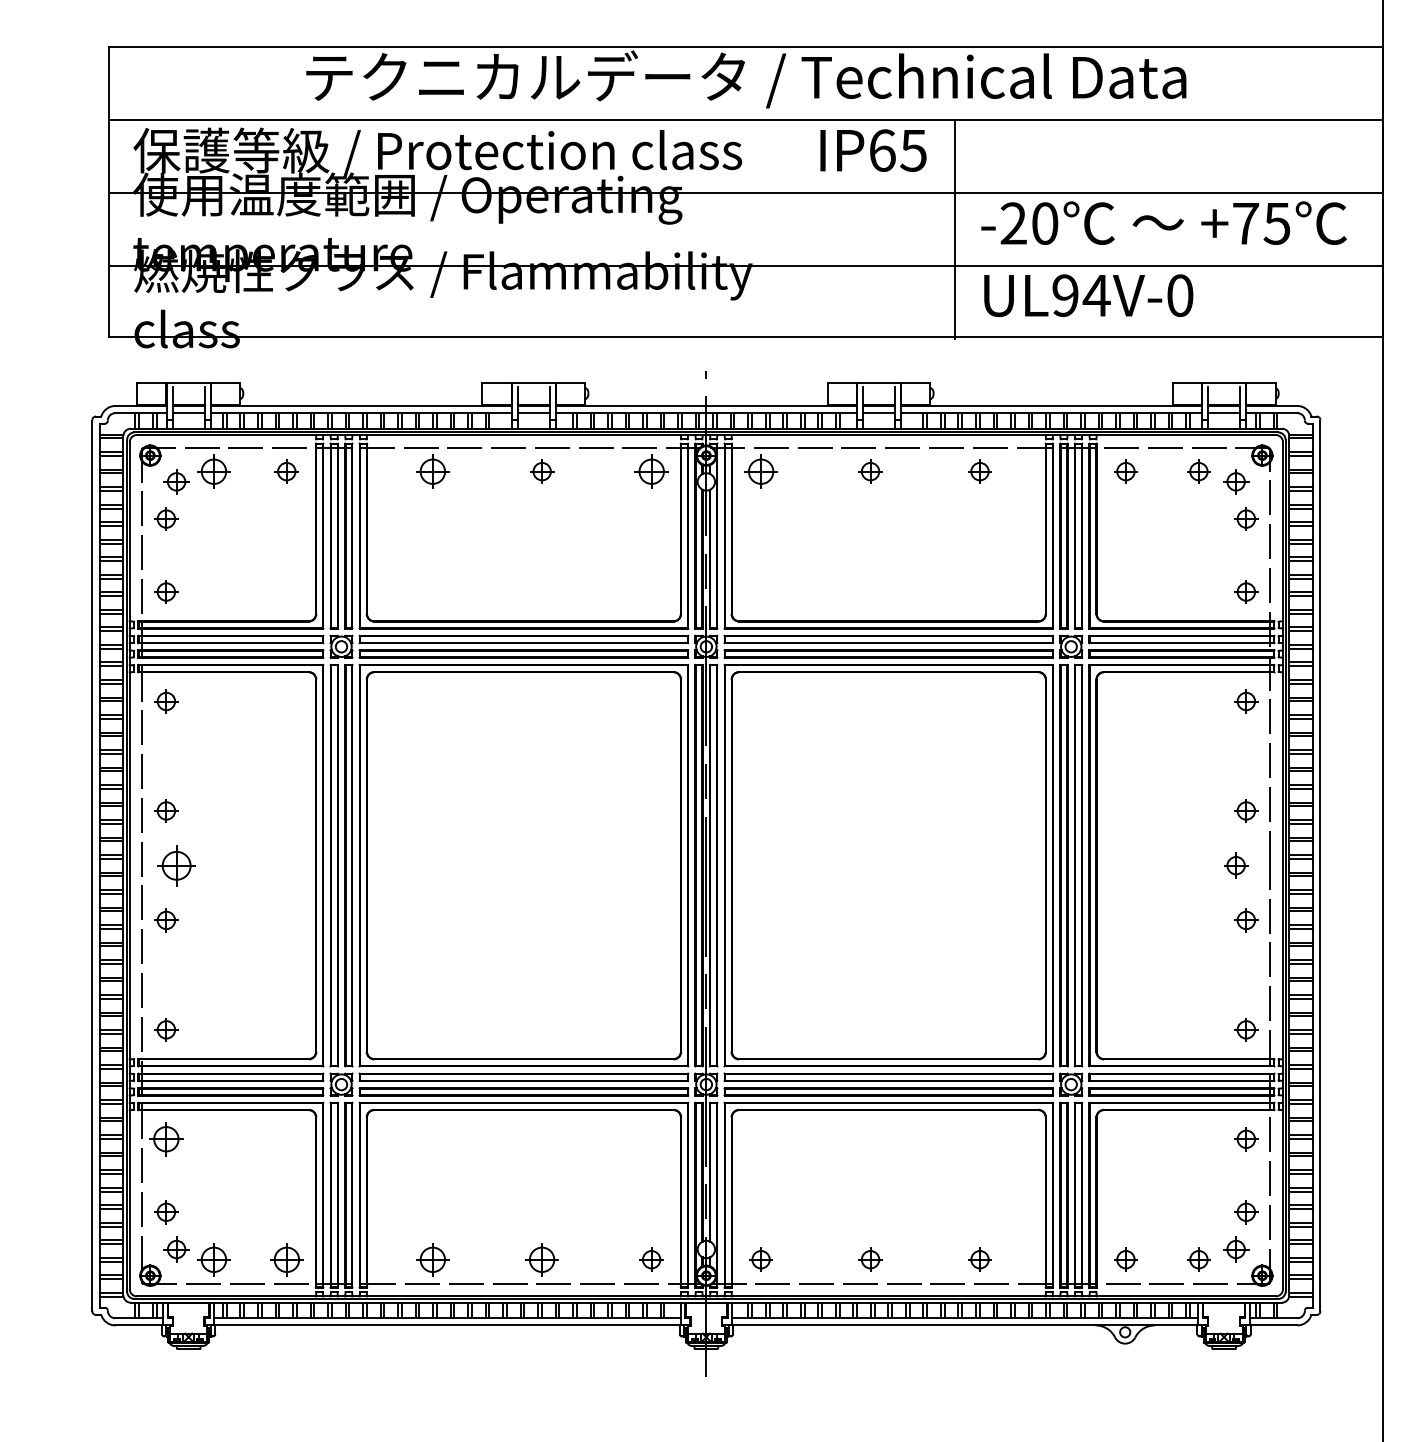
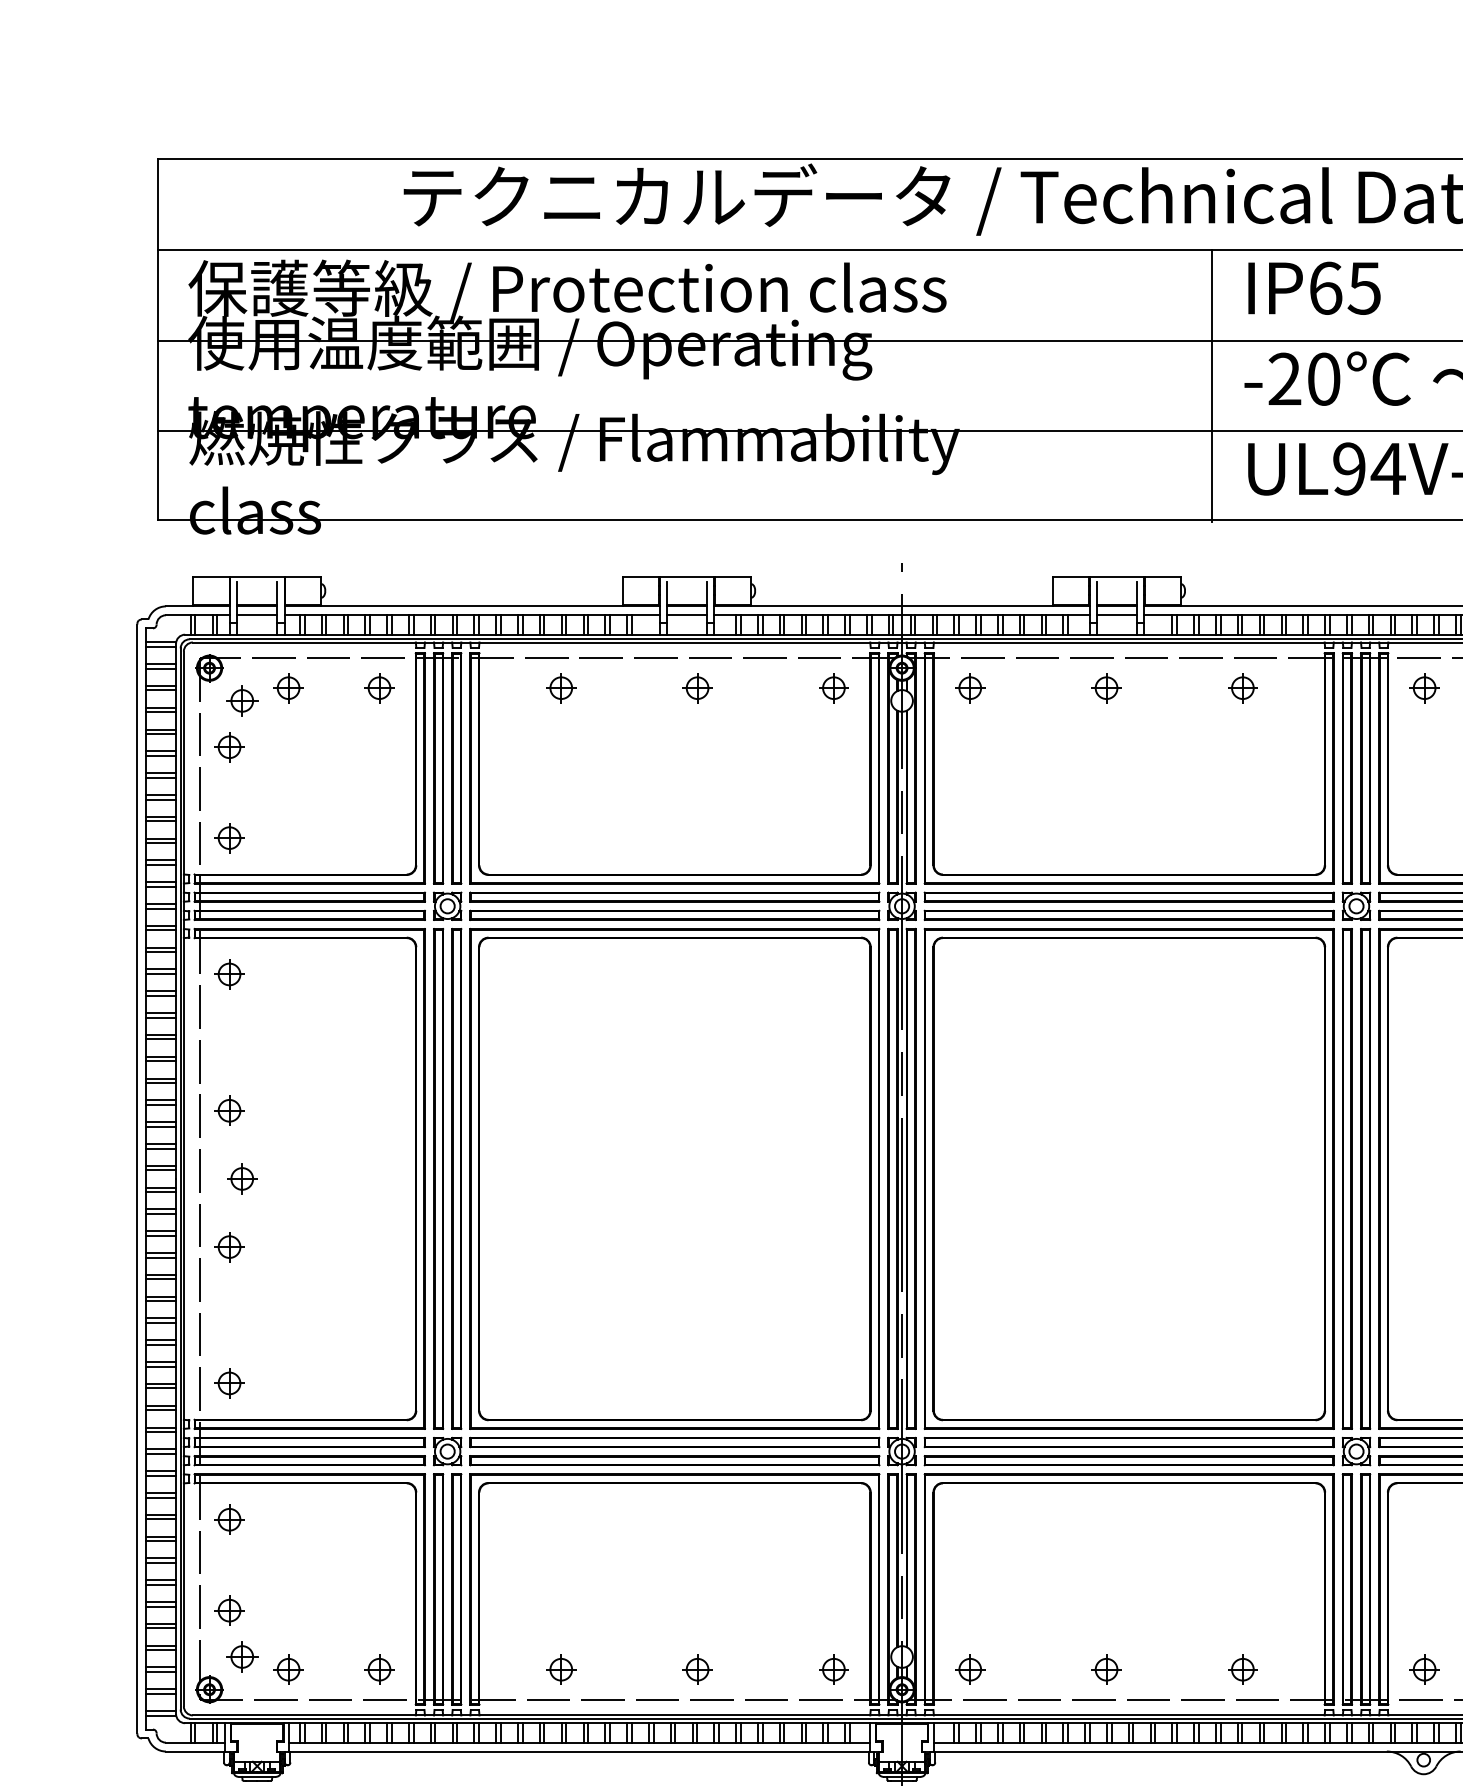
text: (873, 150) -> (1314, 288), moved
part: (213, 471) -> (288, 687), size x0.71
part: (432, 471) -> (560, 687), size x0.71
part: (651, 471) -> (833, 687), size x0.71
part: (760, 471) -> (969, 687), size x0.71
part: (176, 865) -> (242, 1178), size x0.62
part: (166, 1139) -> (229, 1519), size x0.71
part: (213, 1259) -> (288, 1669), size x0.71
part: (286, 1259) -> (379, 1669), size x0.71
part: (432, 1259) -> (560, 1669), size x0.71
part: (542, 1259) -> (697, 1669), size x0.71

